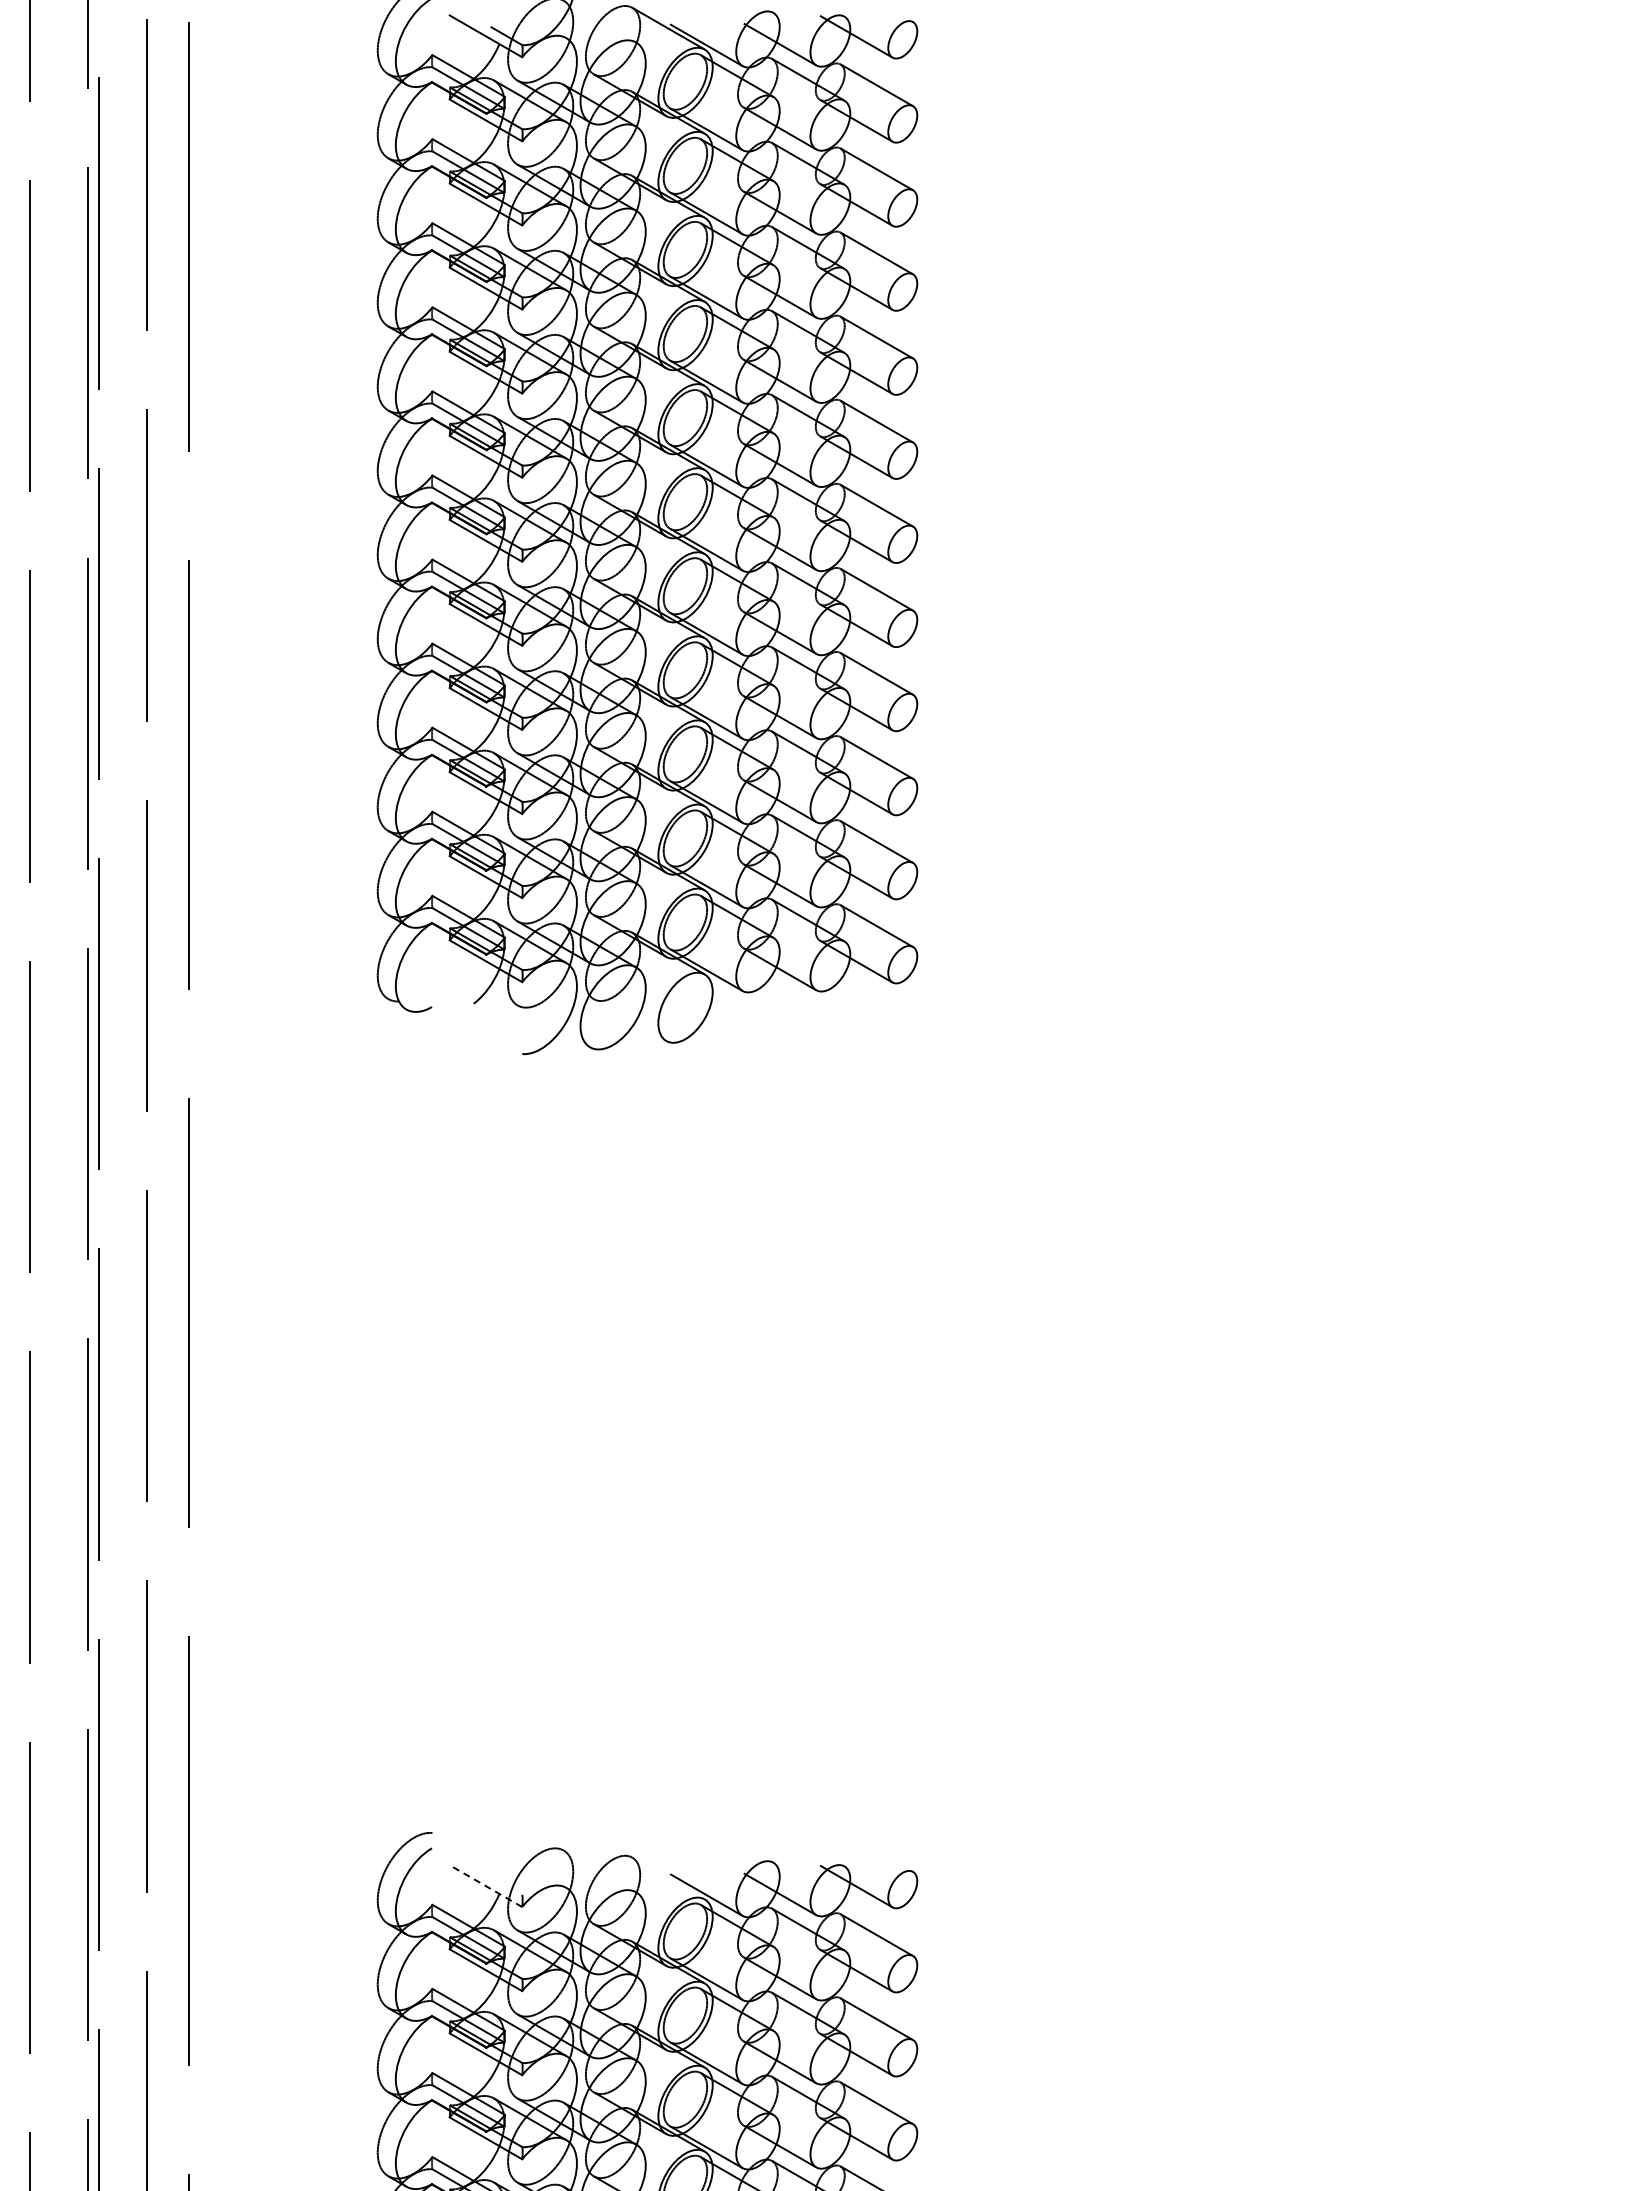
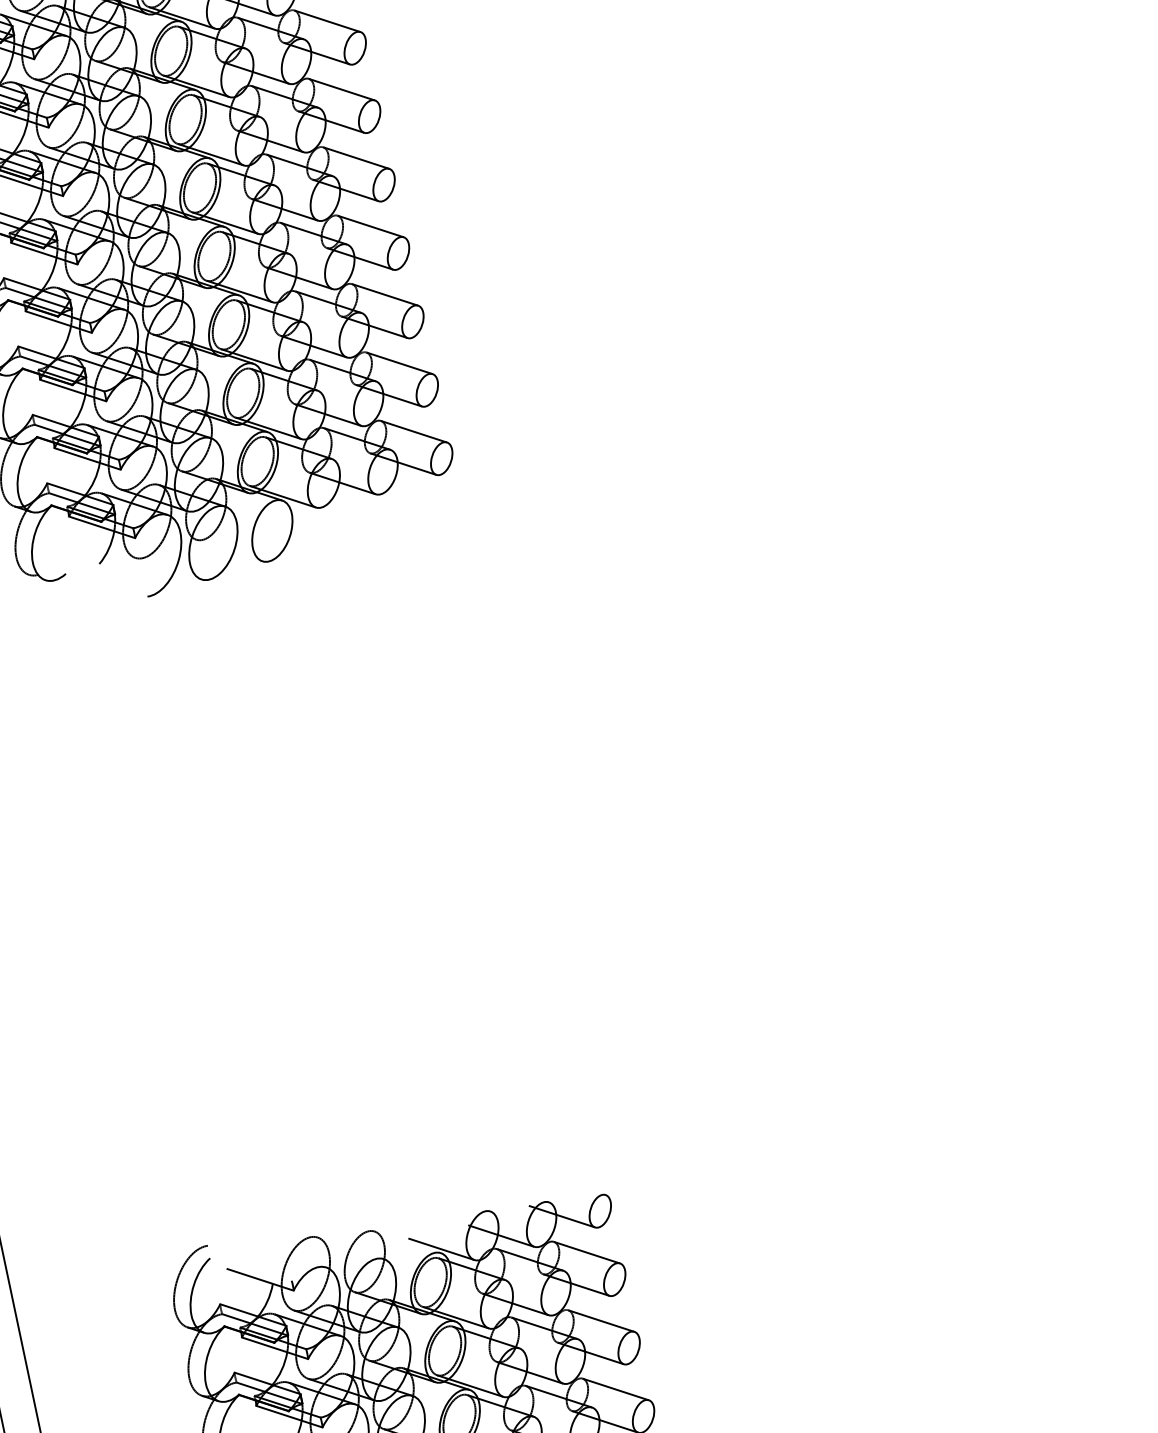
line: (485, 1886) -> (260, 1280), dashed -> solid

